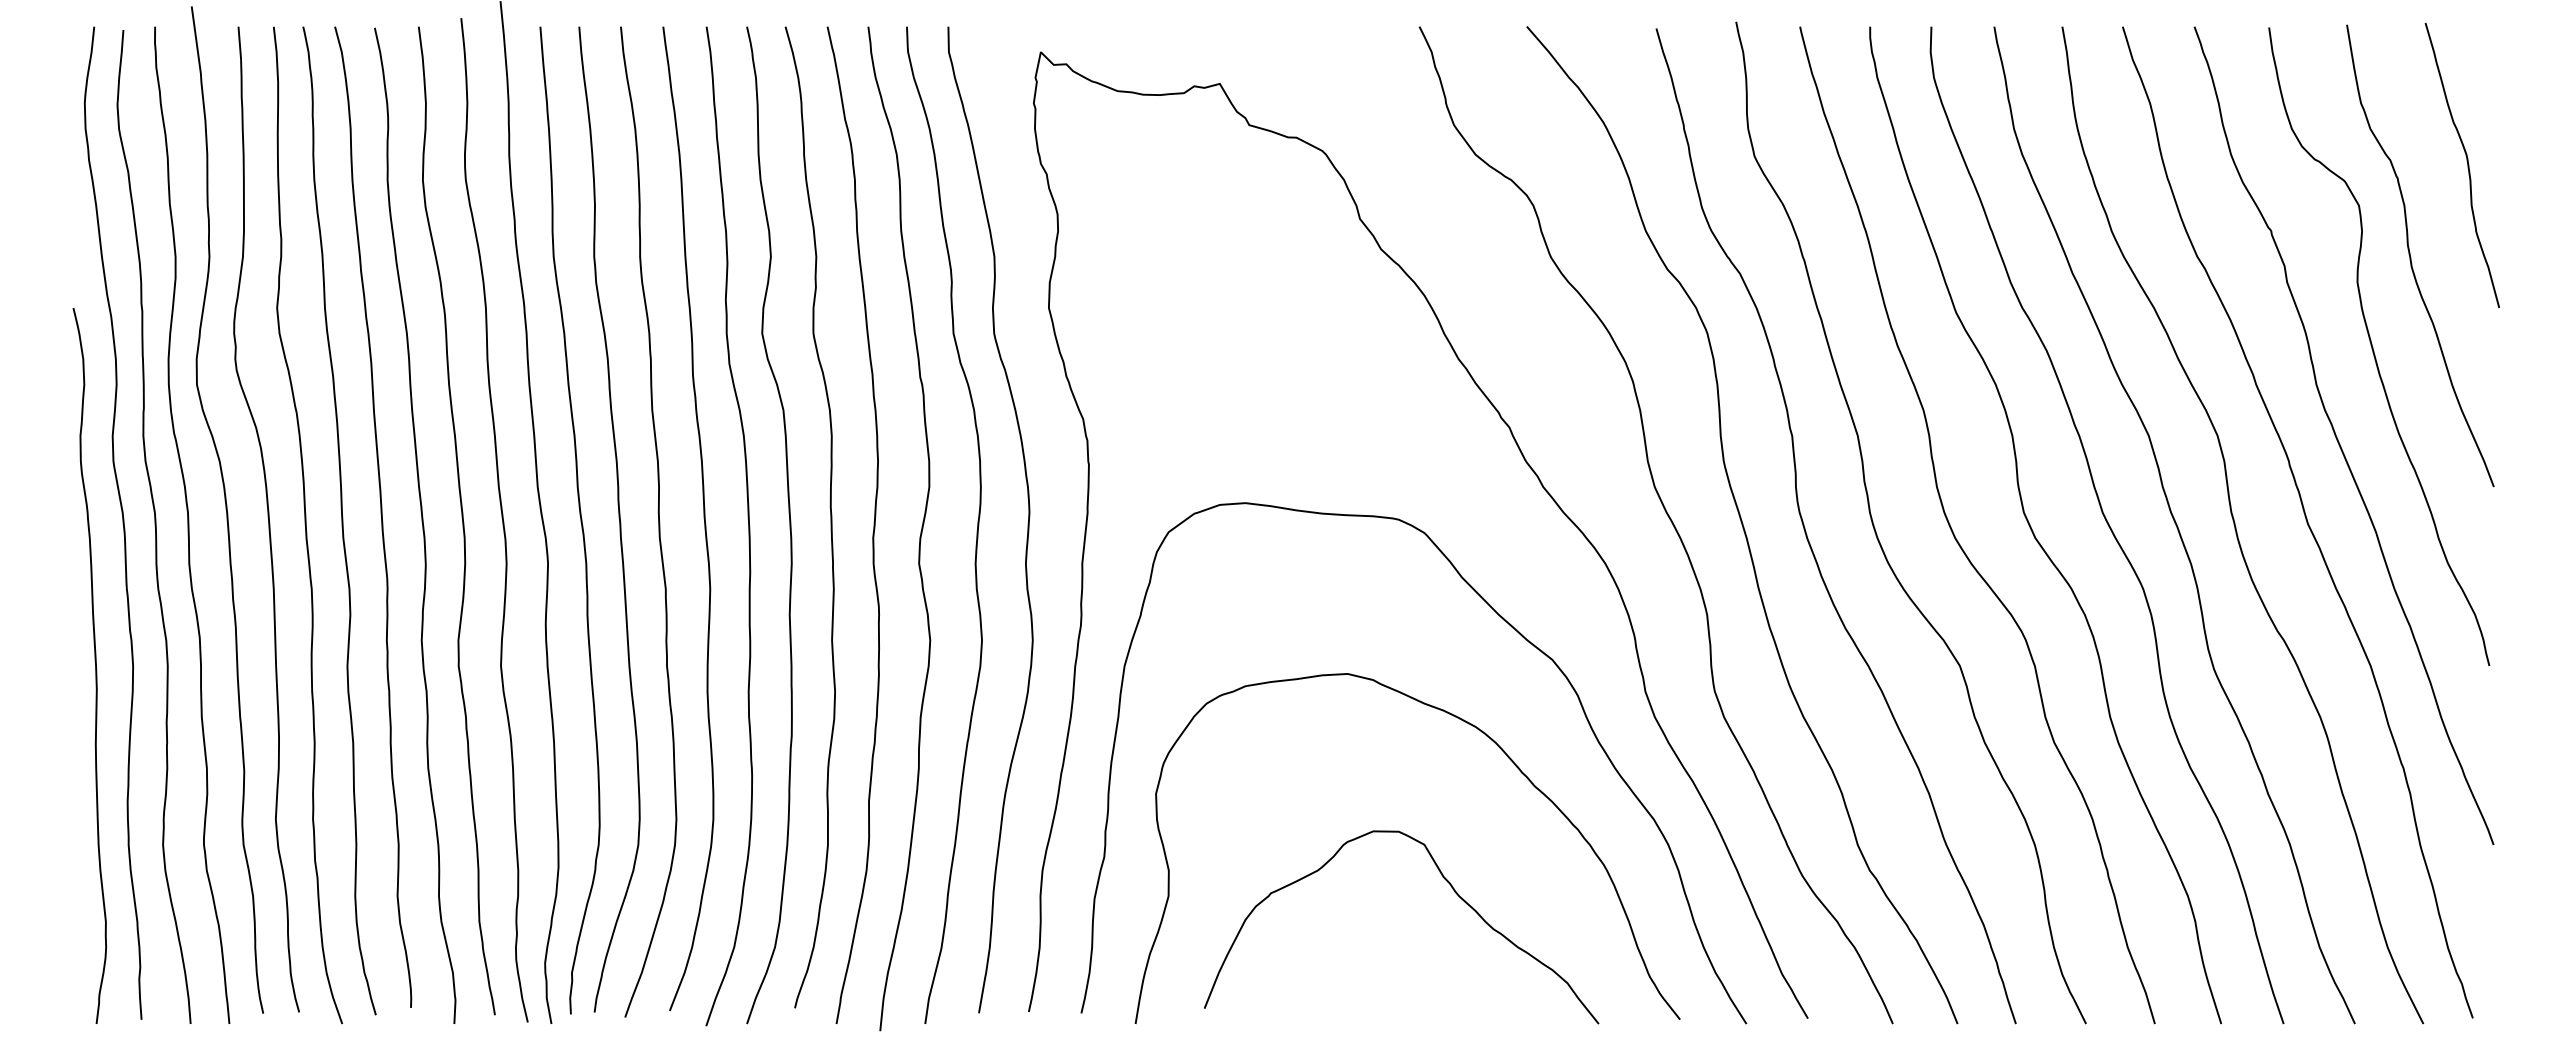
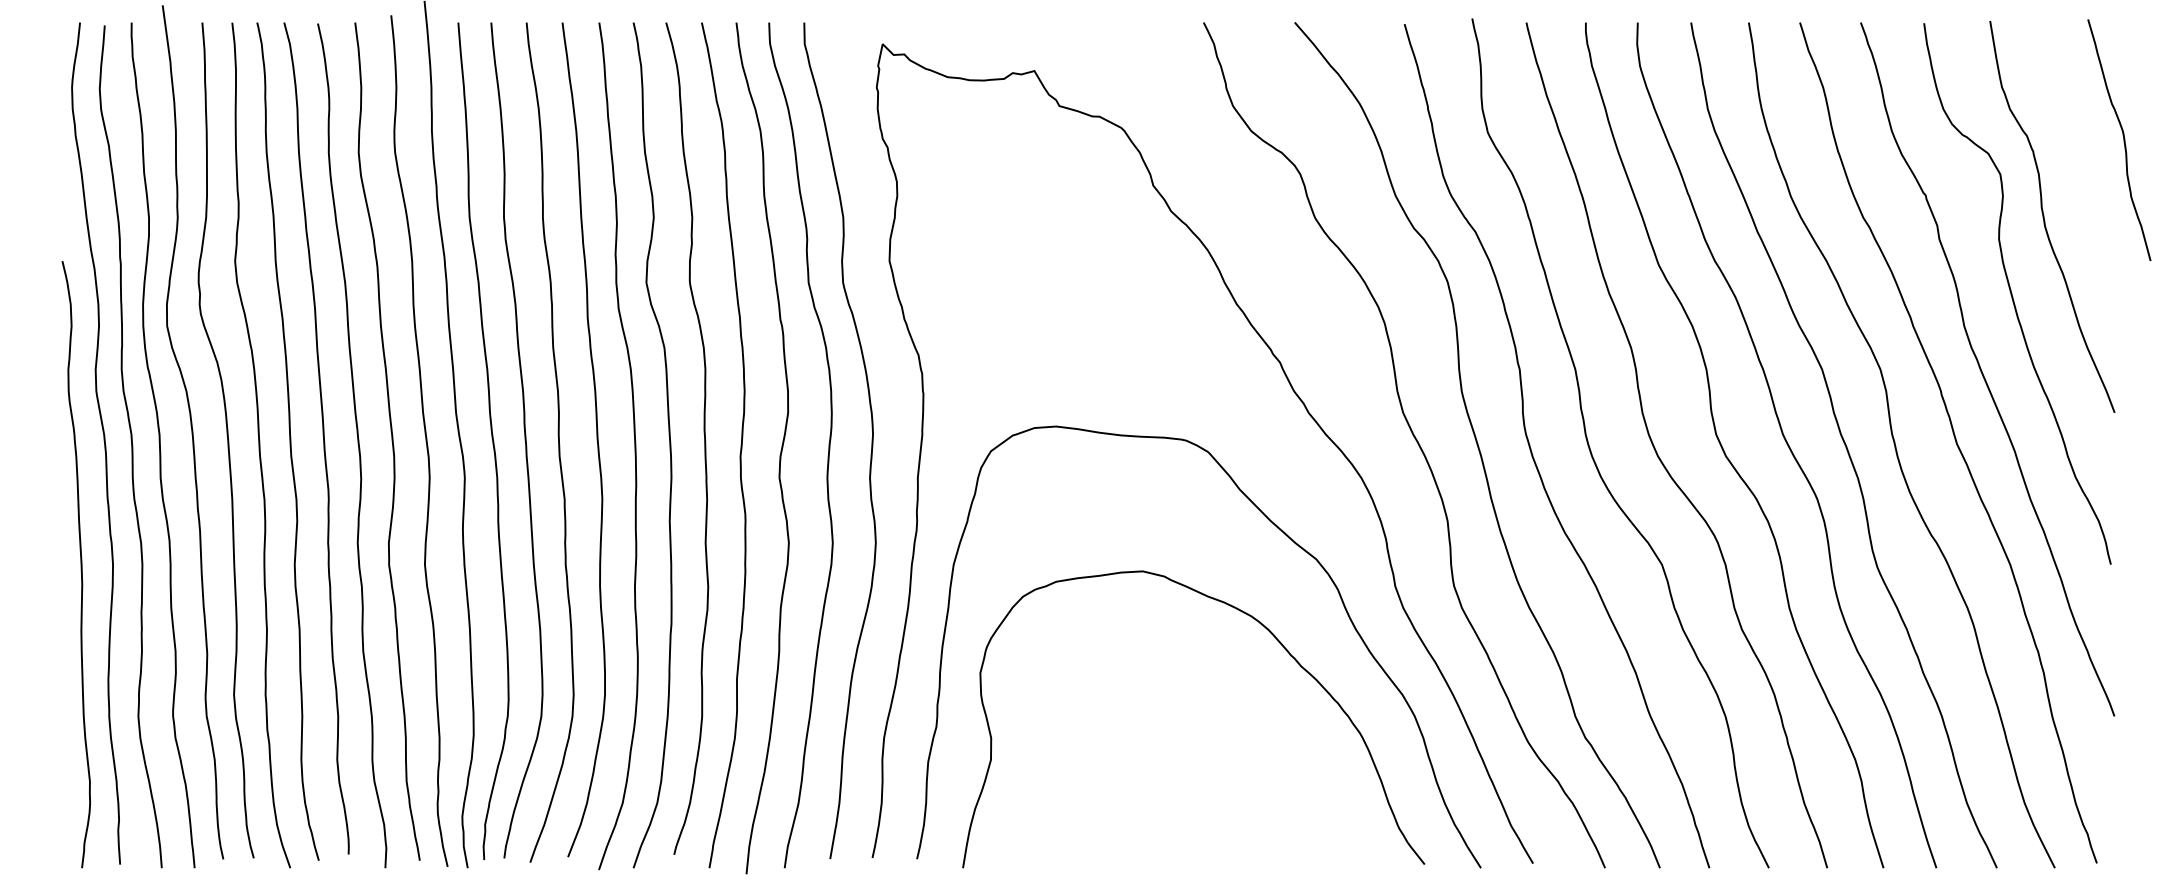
curve: (2467, 165) -> (2123, 140), moved
curve: (1454, 892) -> (1233, 756), removed

